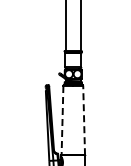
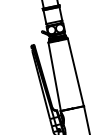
line: (62, 120) -> (54, 76), dashed -> solid
line: (84, 120) -> (76, 72), dashed -> solid

